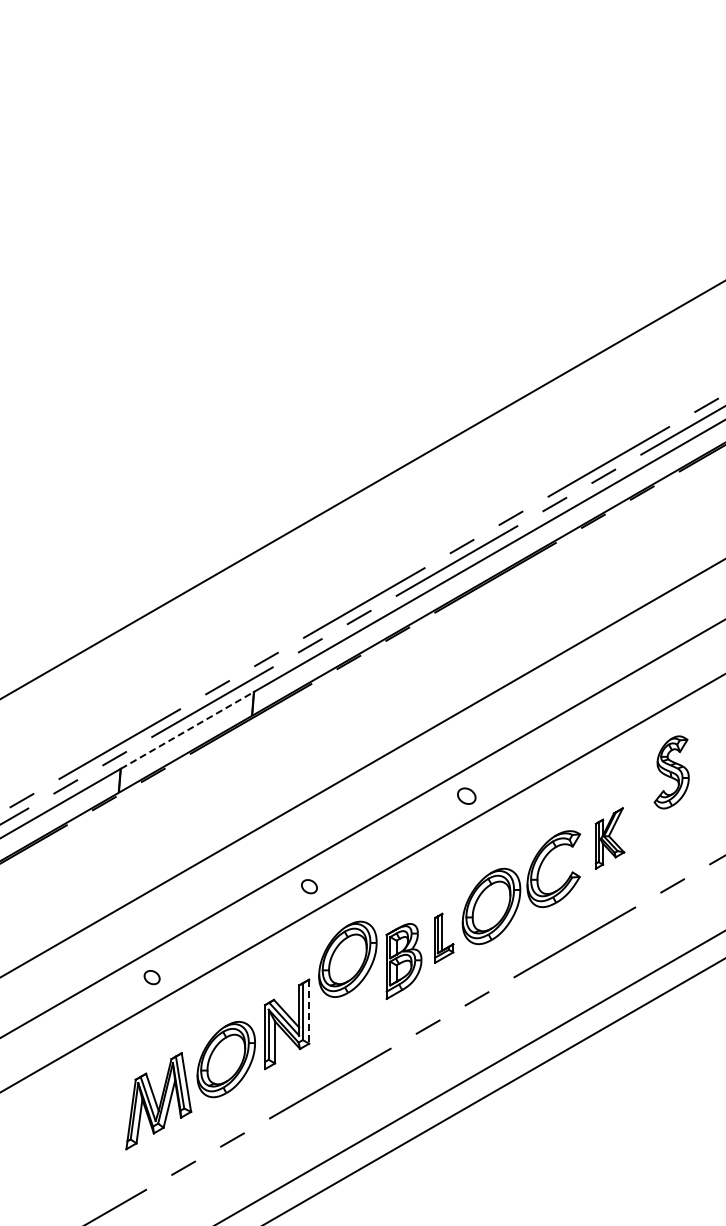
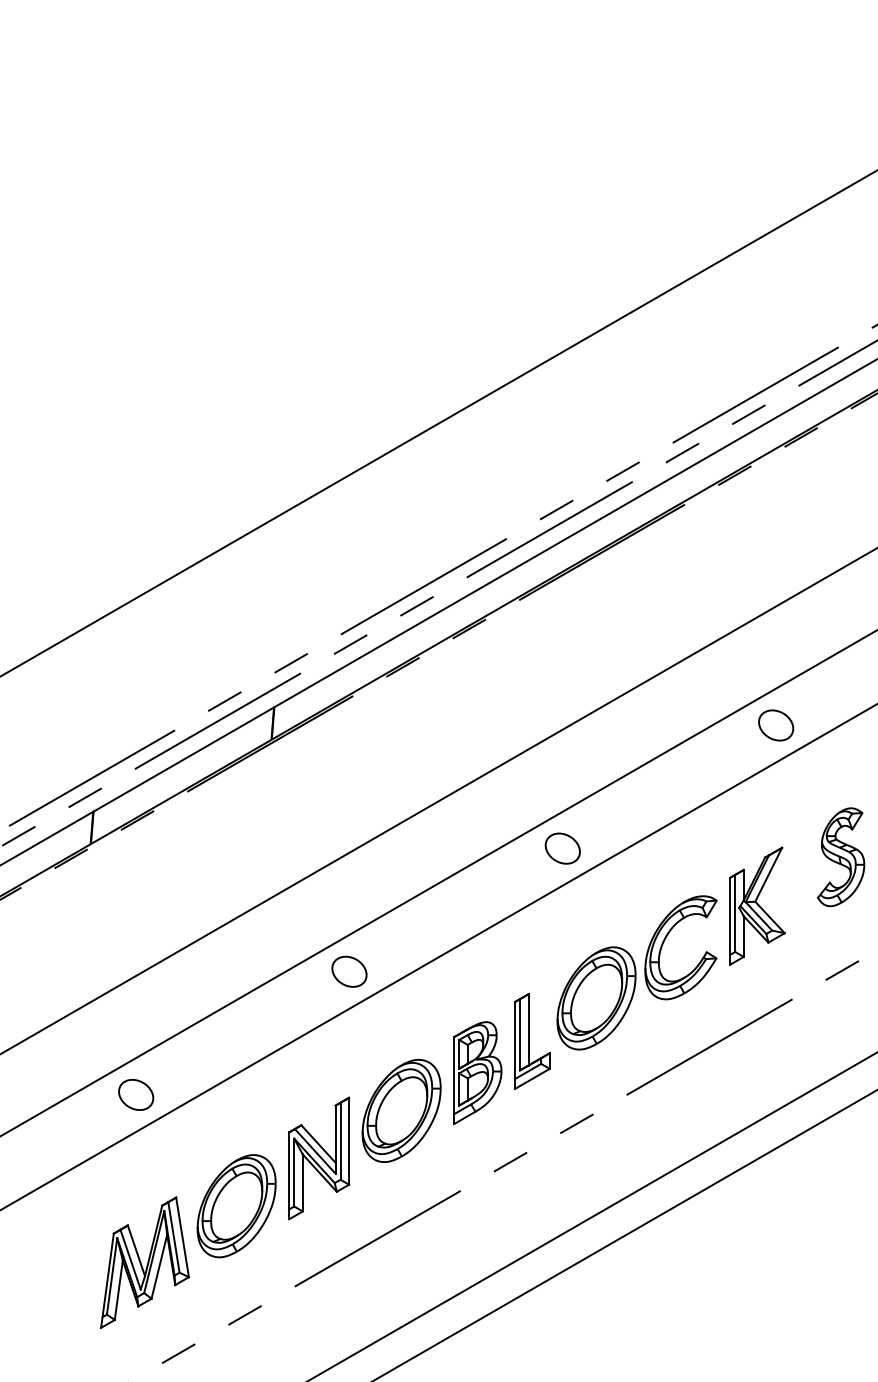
part: (623, 705) -> (775, 725), added
line: (187, 730) -> (183, 759), dashed -> solid
part: (671, 772) -> (840, 857), moved
part: (466, 796) -> (562, 849), size x1.43
part: (609, 838) -> (756, 906), size x1.43
part: (309, 886) -> (349, 971), size x1.67
part: (444, 938) -> (532, 1041), size x1.43
part: (347, 958) -> (401, 1109), moved
part: (151, 977) -> (135, 1094), size x1.67
line: (309, 1012) -> (349, 1142), dashed -> solid

